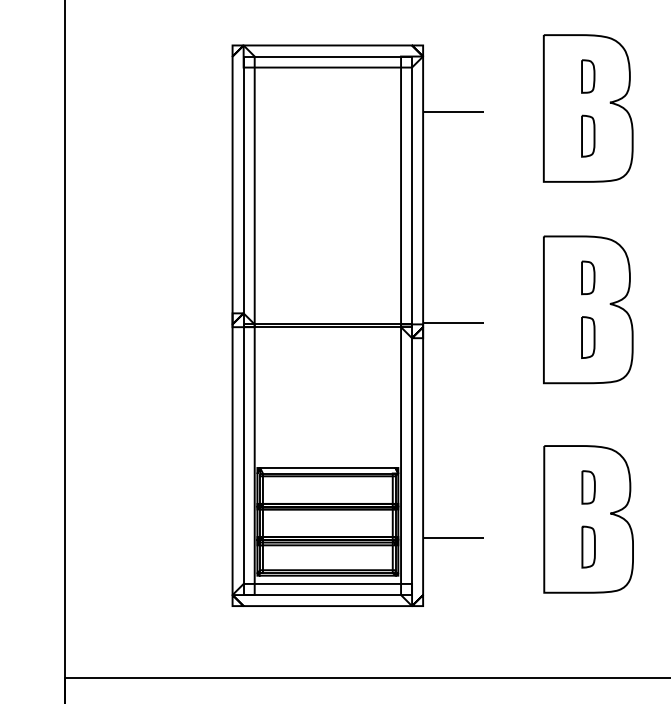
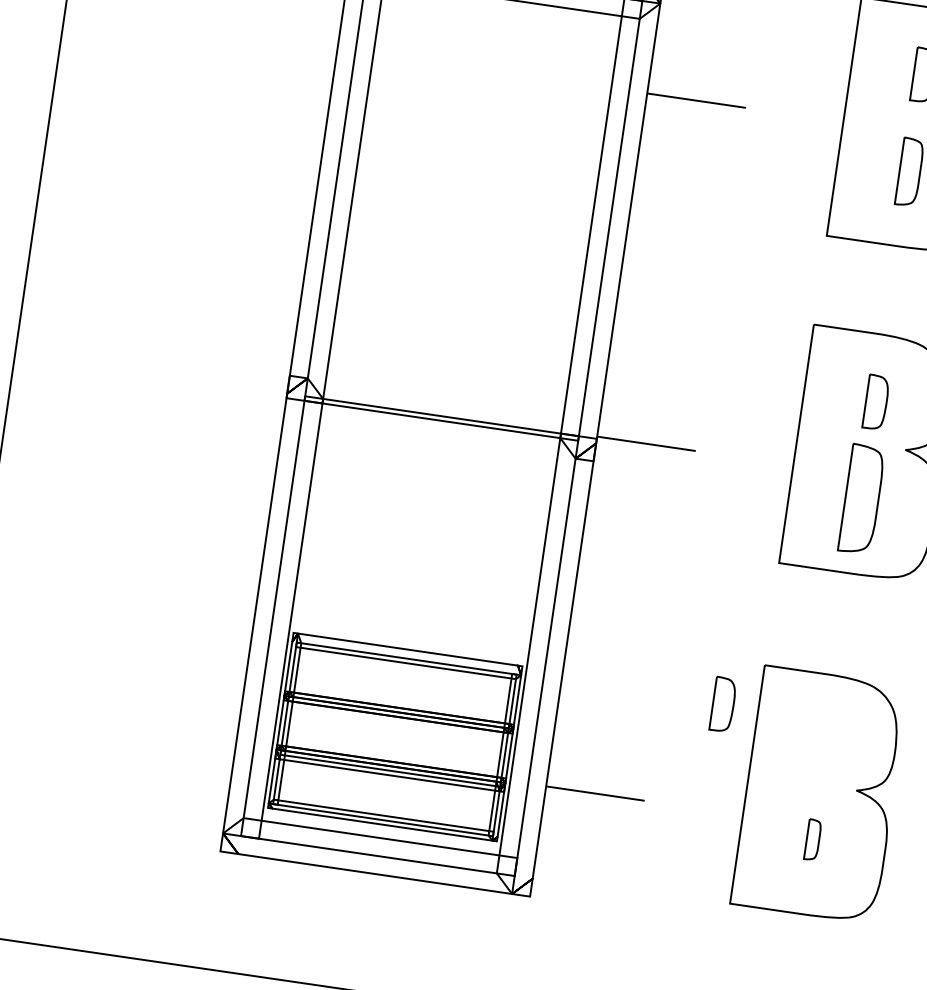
part: (588, 337) -> (862, 499), size x1.6
part: (588, 487) -> (723, 704), moved
part: (588, 546) -> (812, 838), size x0.6

